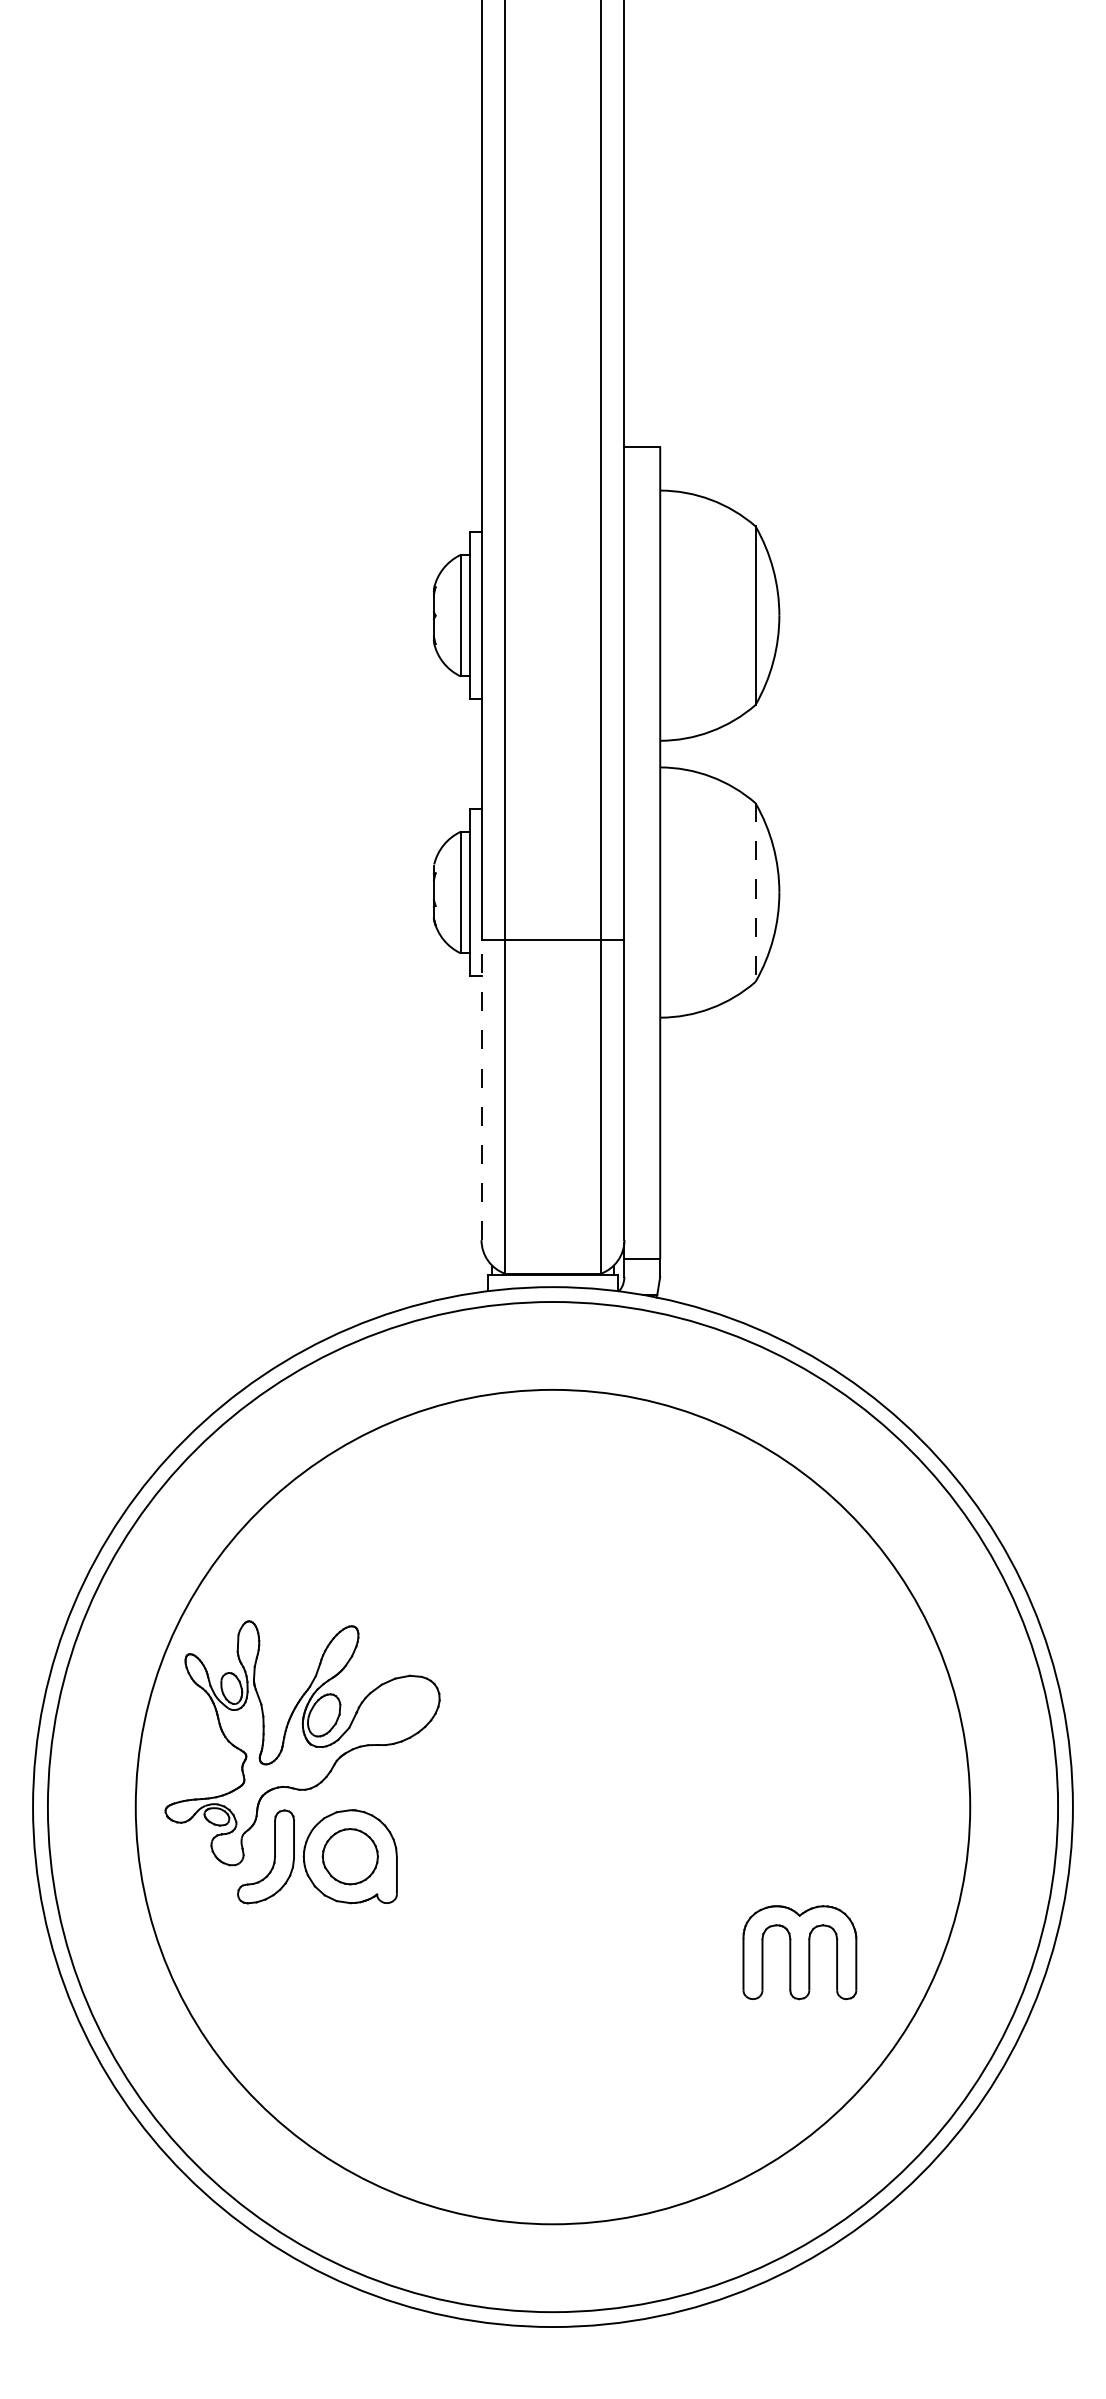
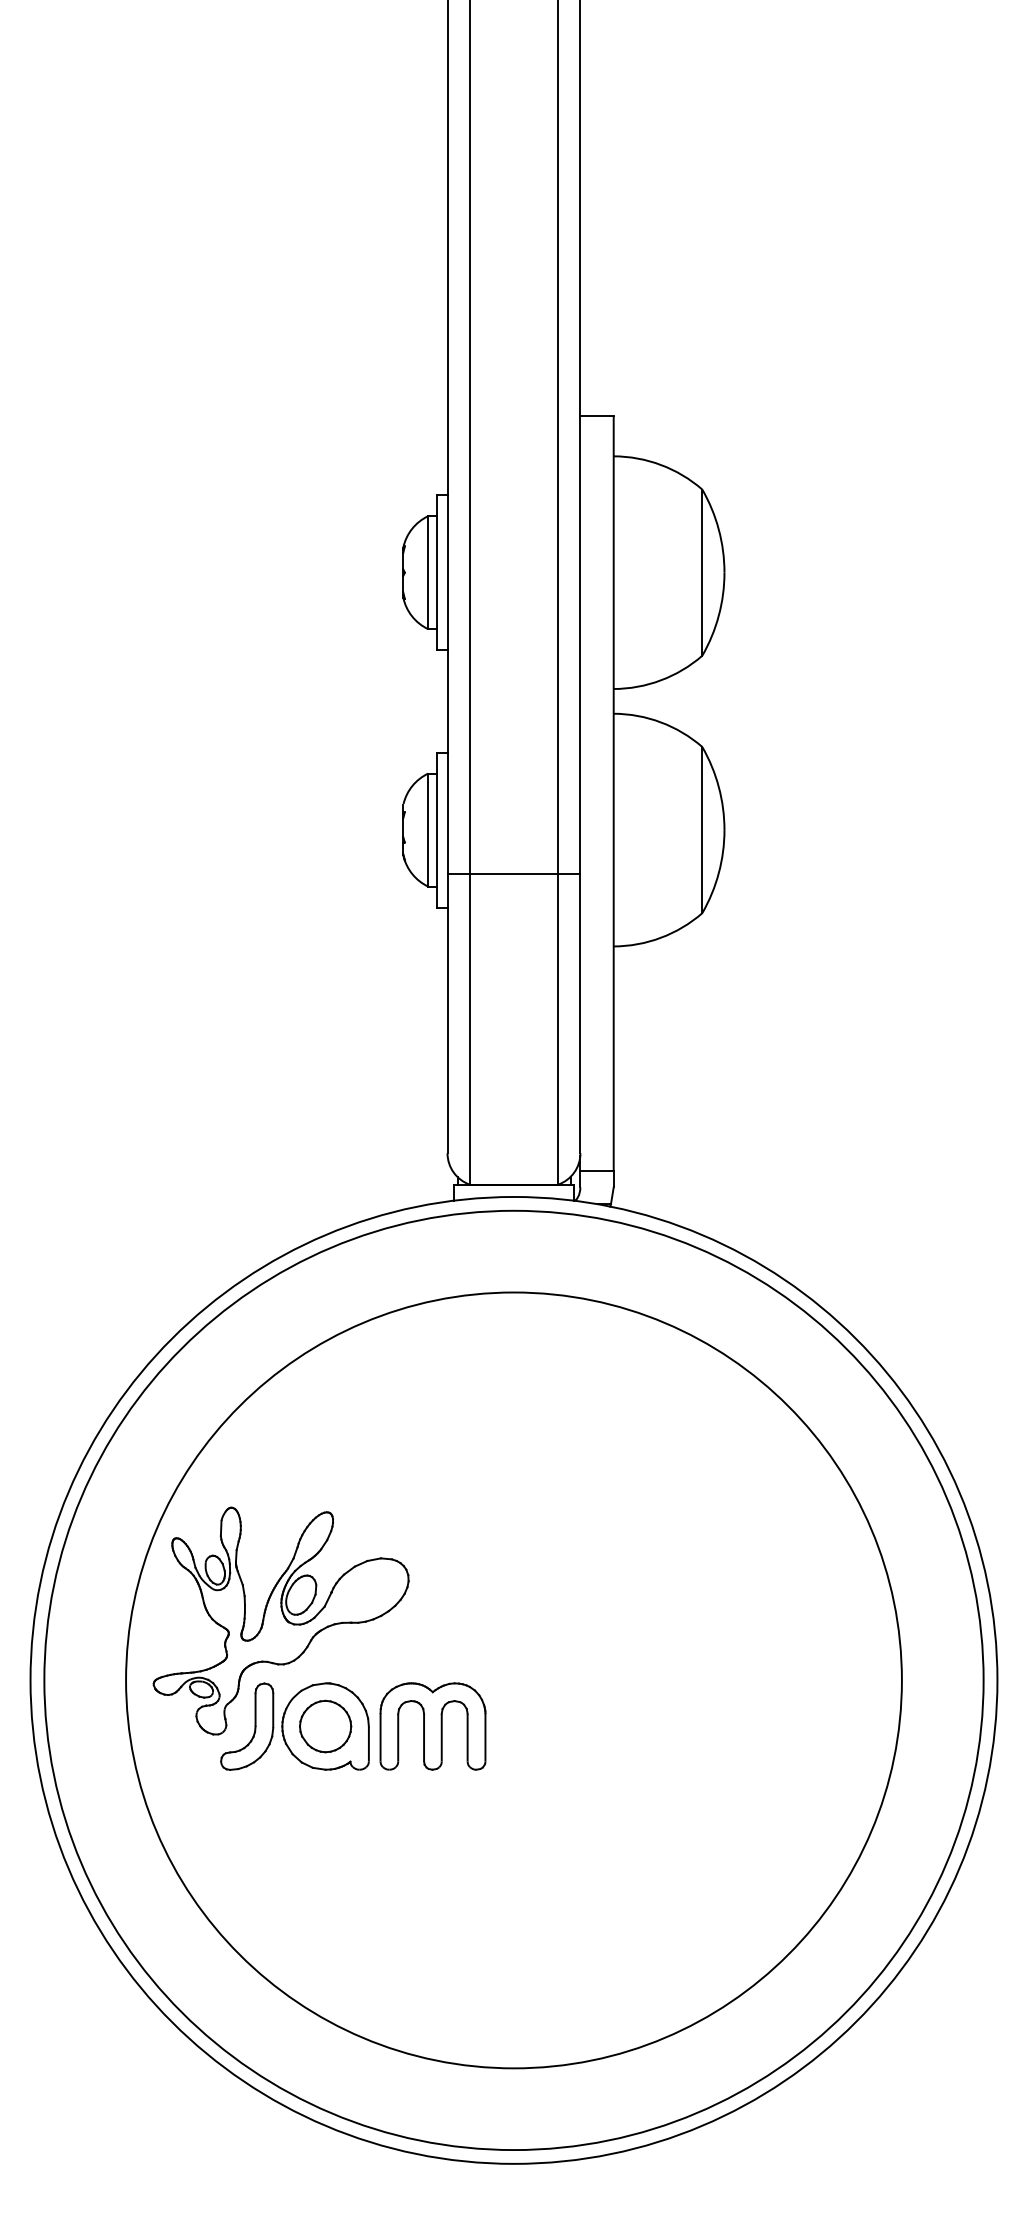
line: (755, 893) -> (702, 830), dashed -> solid
line: (481, 1090) -> (447, 1014), dashed -> solid
part: (799, 1952) -> (432, 1726), moved

